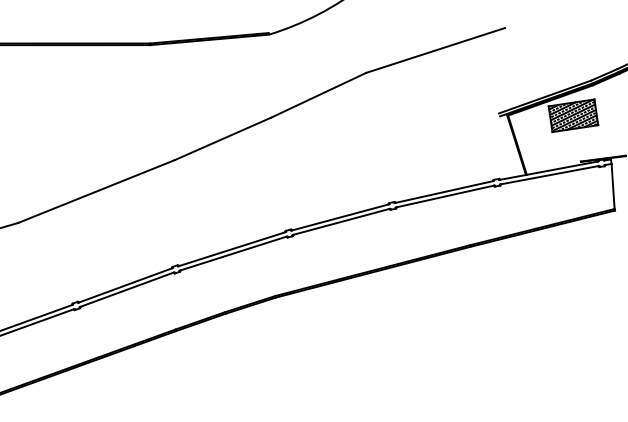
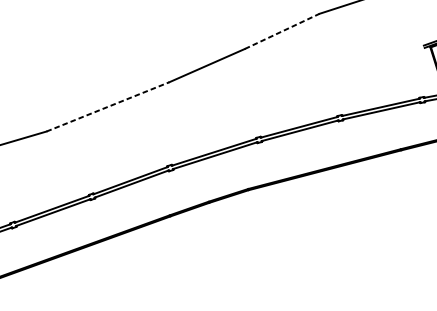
line: (318, 95) -> (282, 31), solid -> dashed
line: (97, 191) -> (108, 106), solid -> dashed

